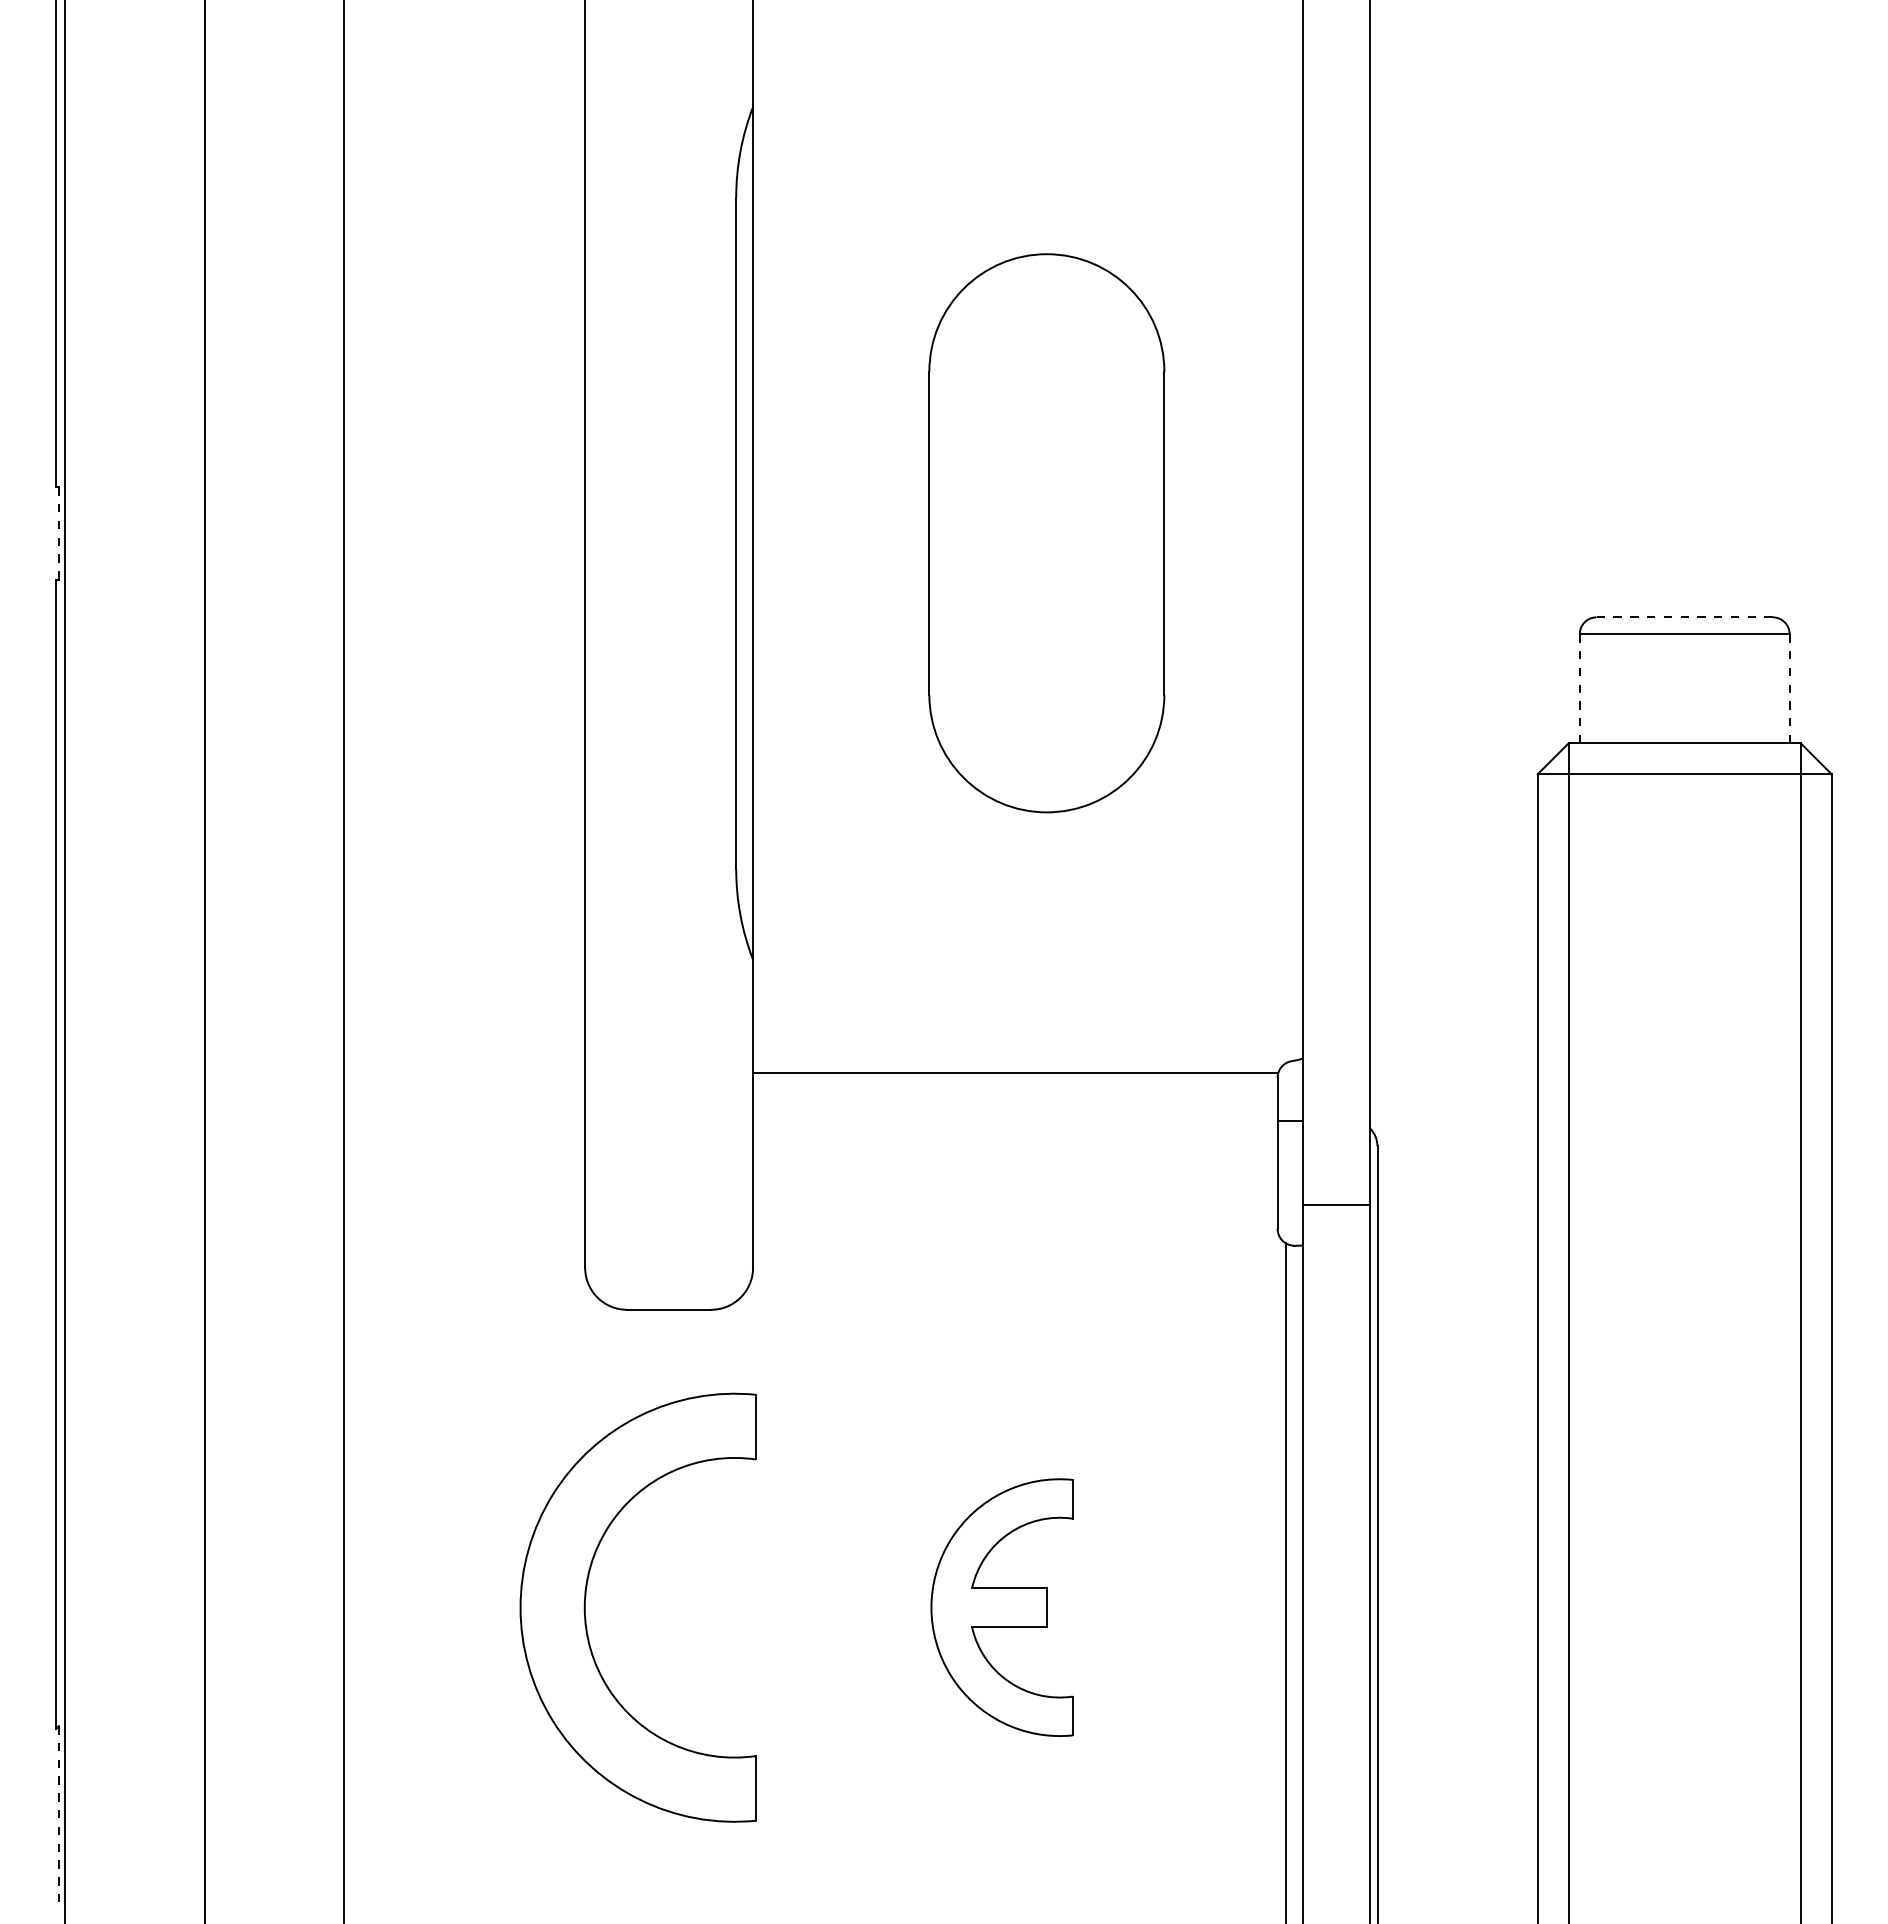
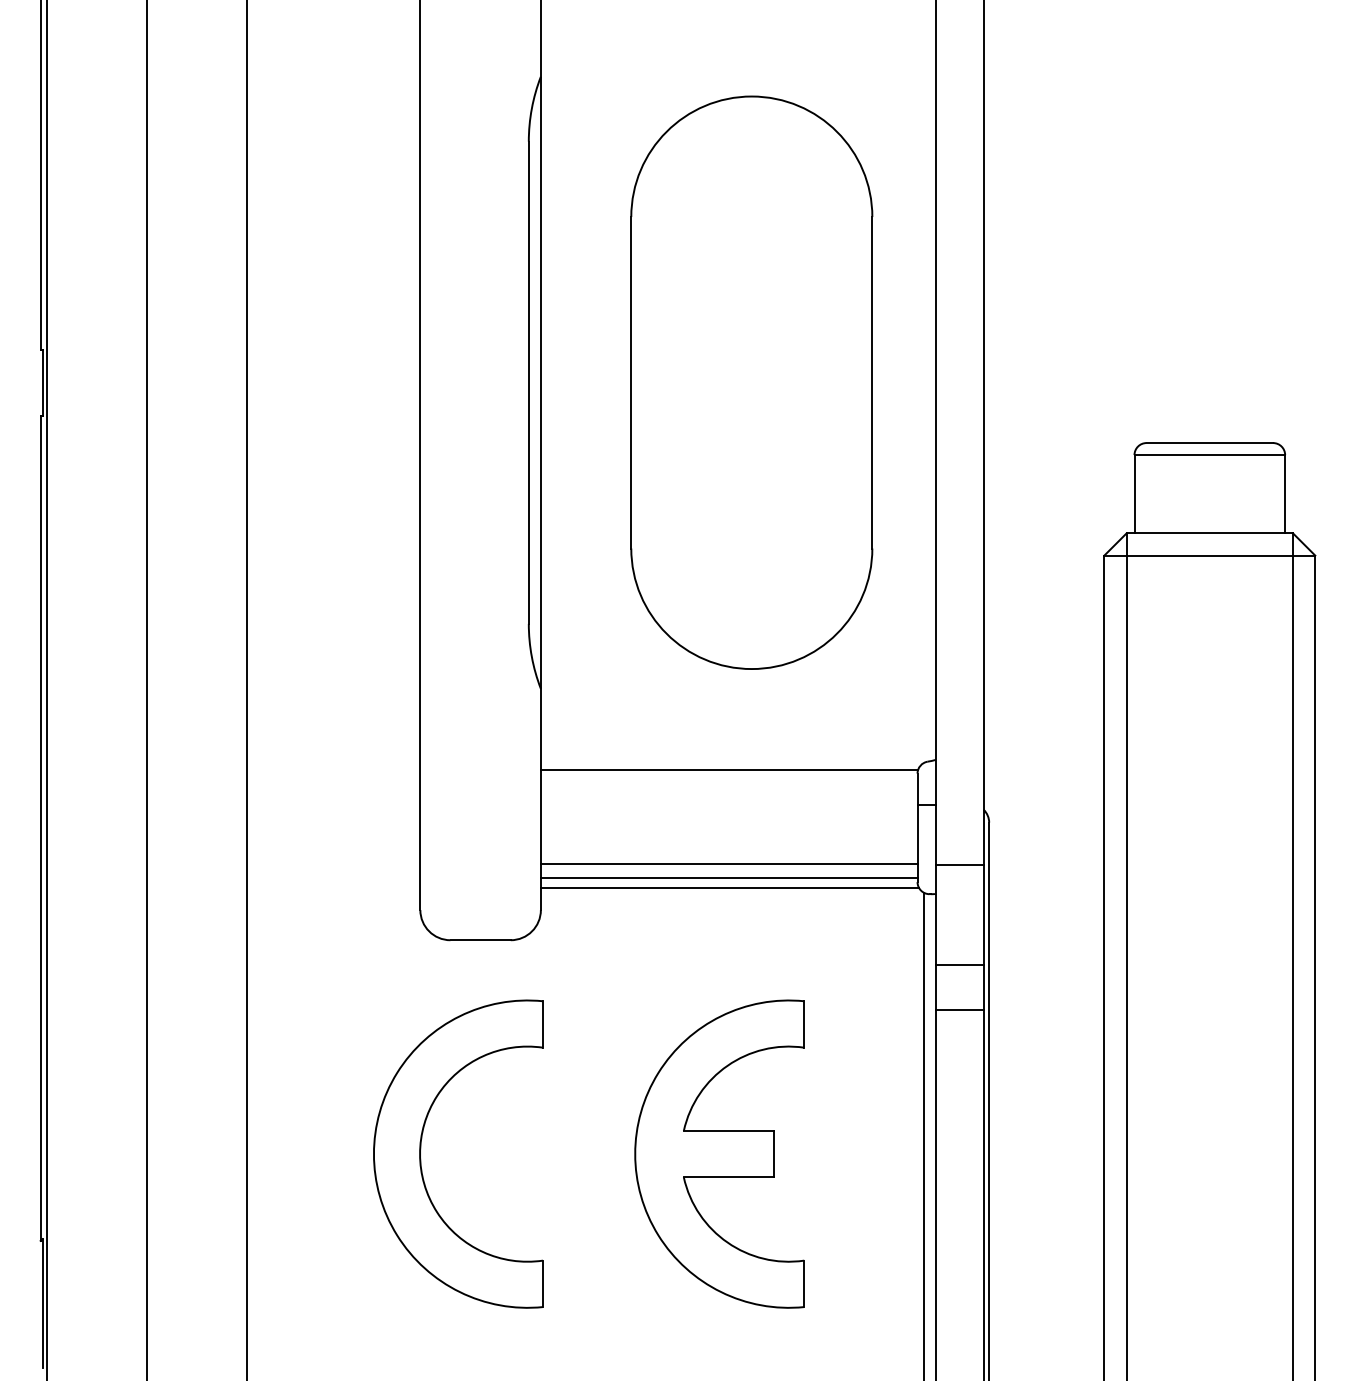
part: (1046, 532) -> (751, 382), size x1.43
line: (58, 533) -> (42, 382), dashed -> solid
line: (1685, 617) -> (1210, 443), dashed -> solid
line: (1579, 688) -> (1134, 494), dashed -> solid
line: (1789, 688) -> (1285, 494), dashed -> solid
line: (1015, 1203) -> (729, 863), added
line: (1015, 1222) -> (729, 877), added
line: (1016, 1237) -> (730, 888), added
line: (1335, 1344) -> (959, 965), added
line: (1335, 1407) -> (959, 1010), added
part: (1001, 1607) -> (719, 1153), size x1.67
line: (58, 1815) -> (42, 1303), dashed -> solid

